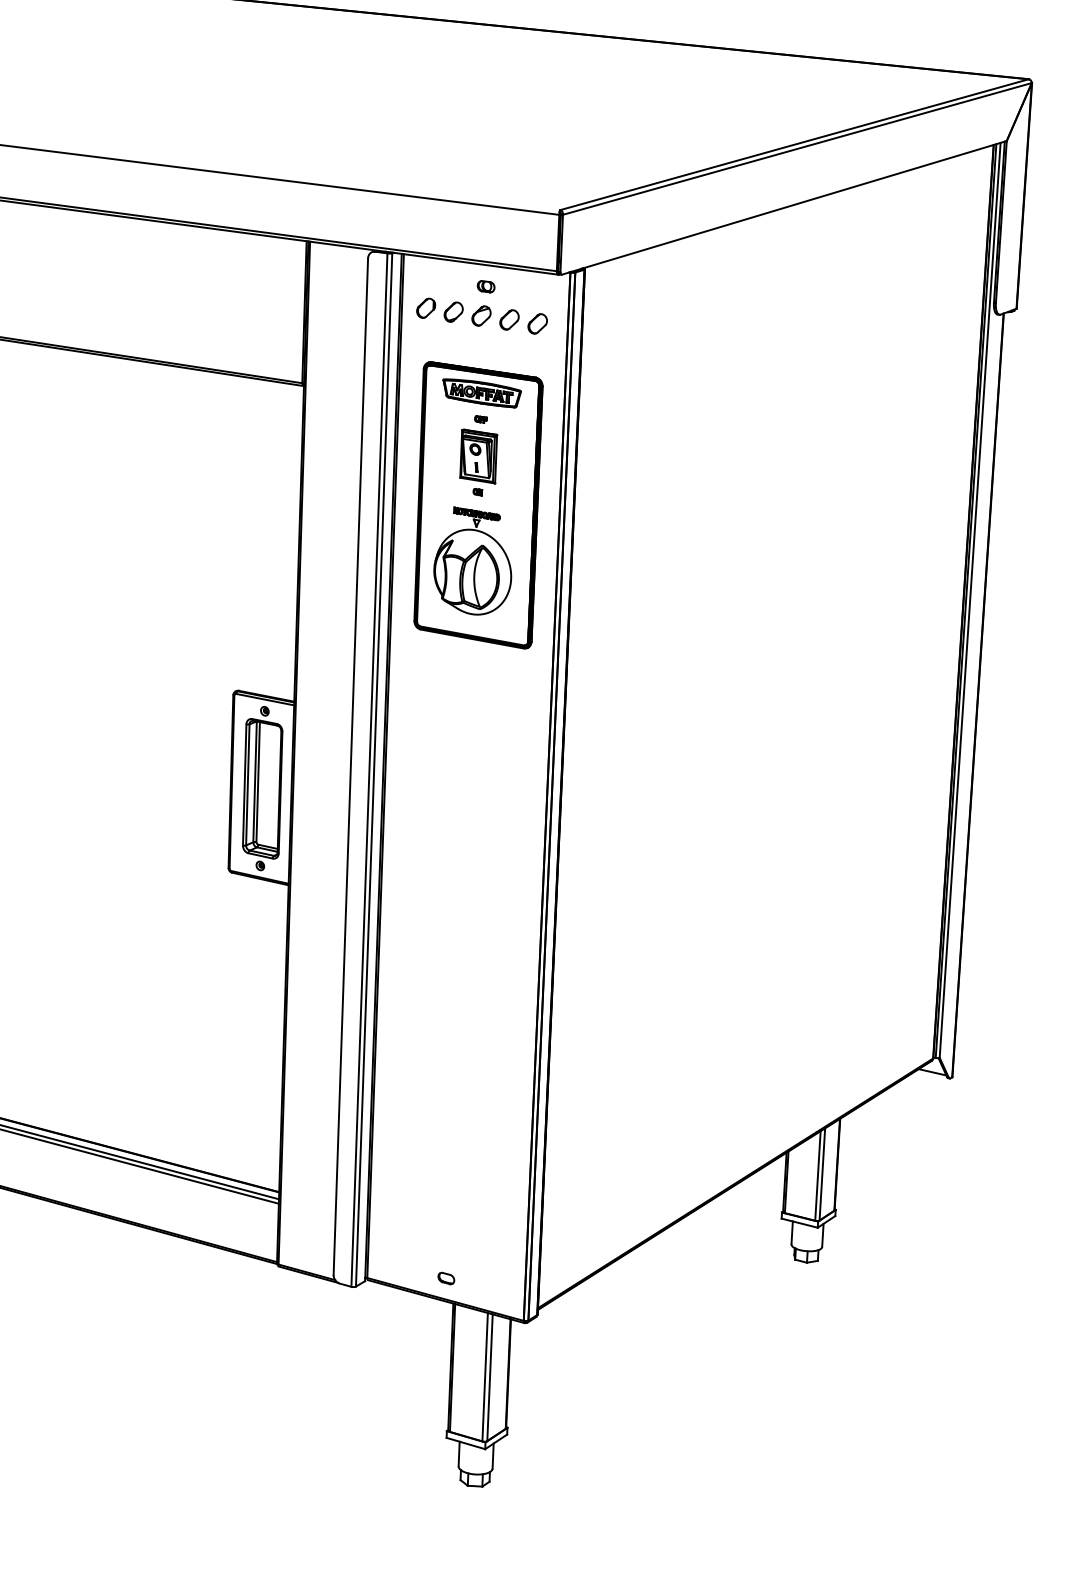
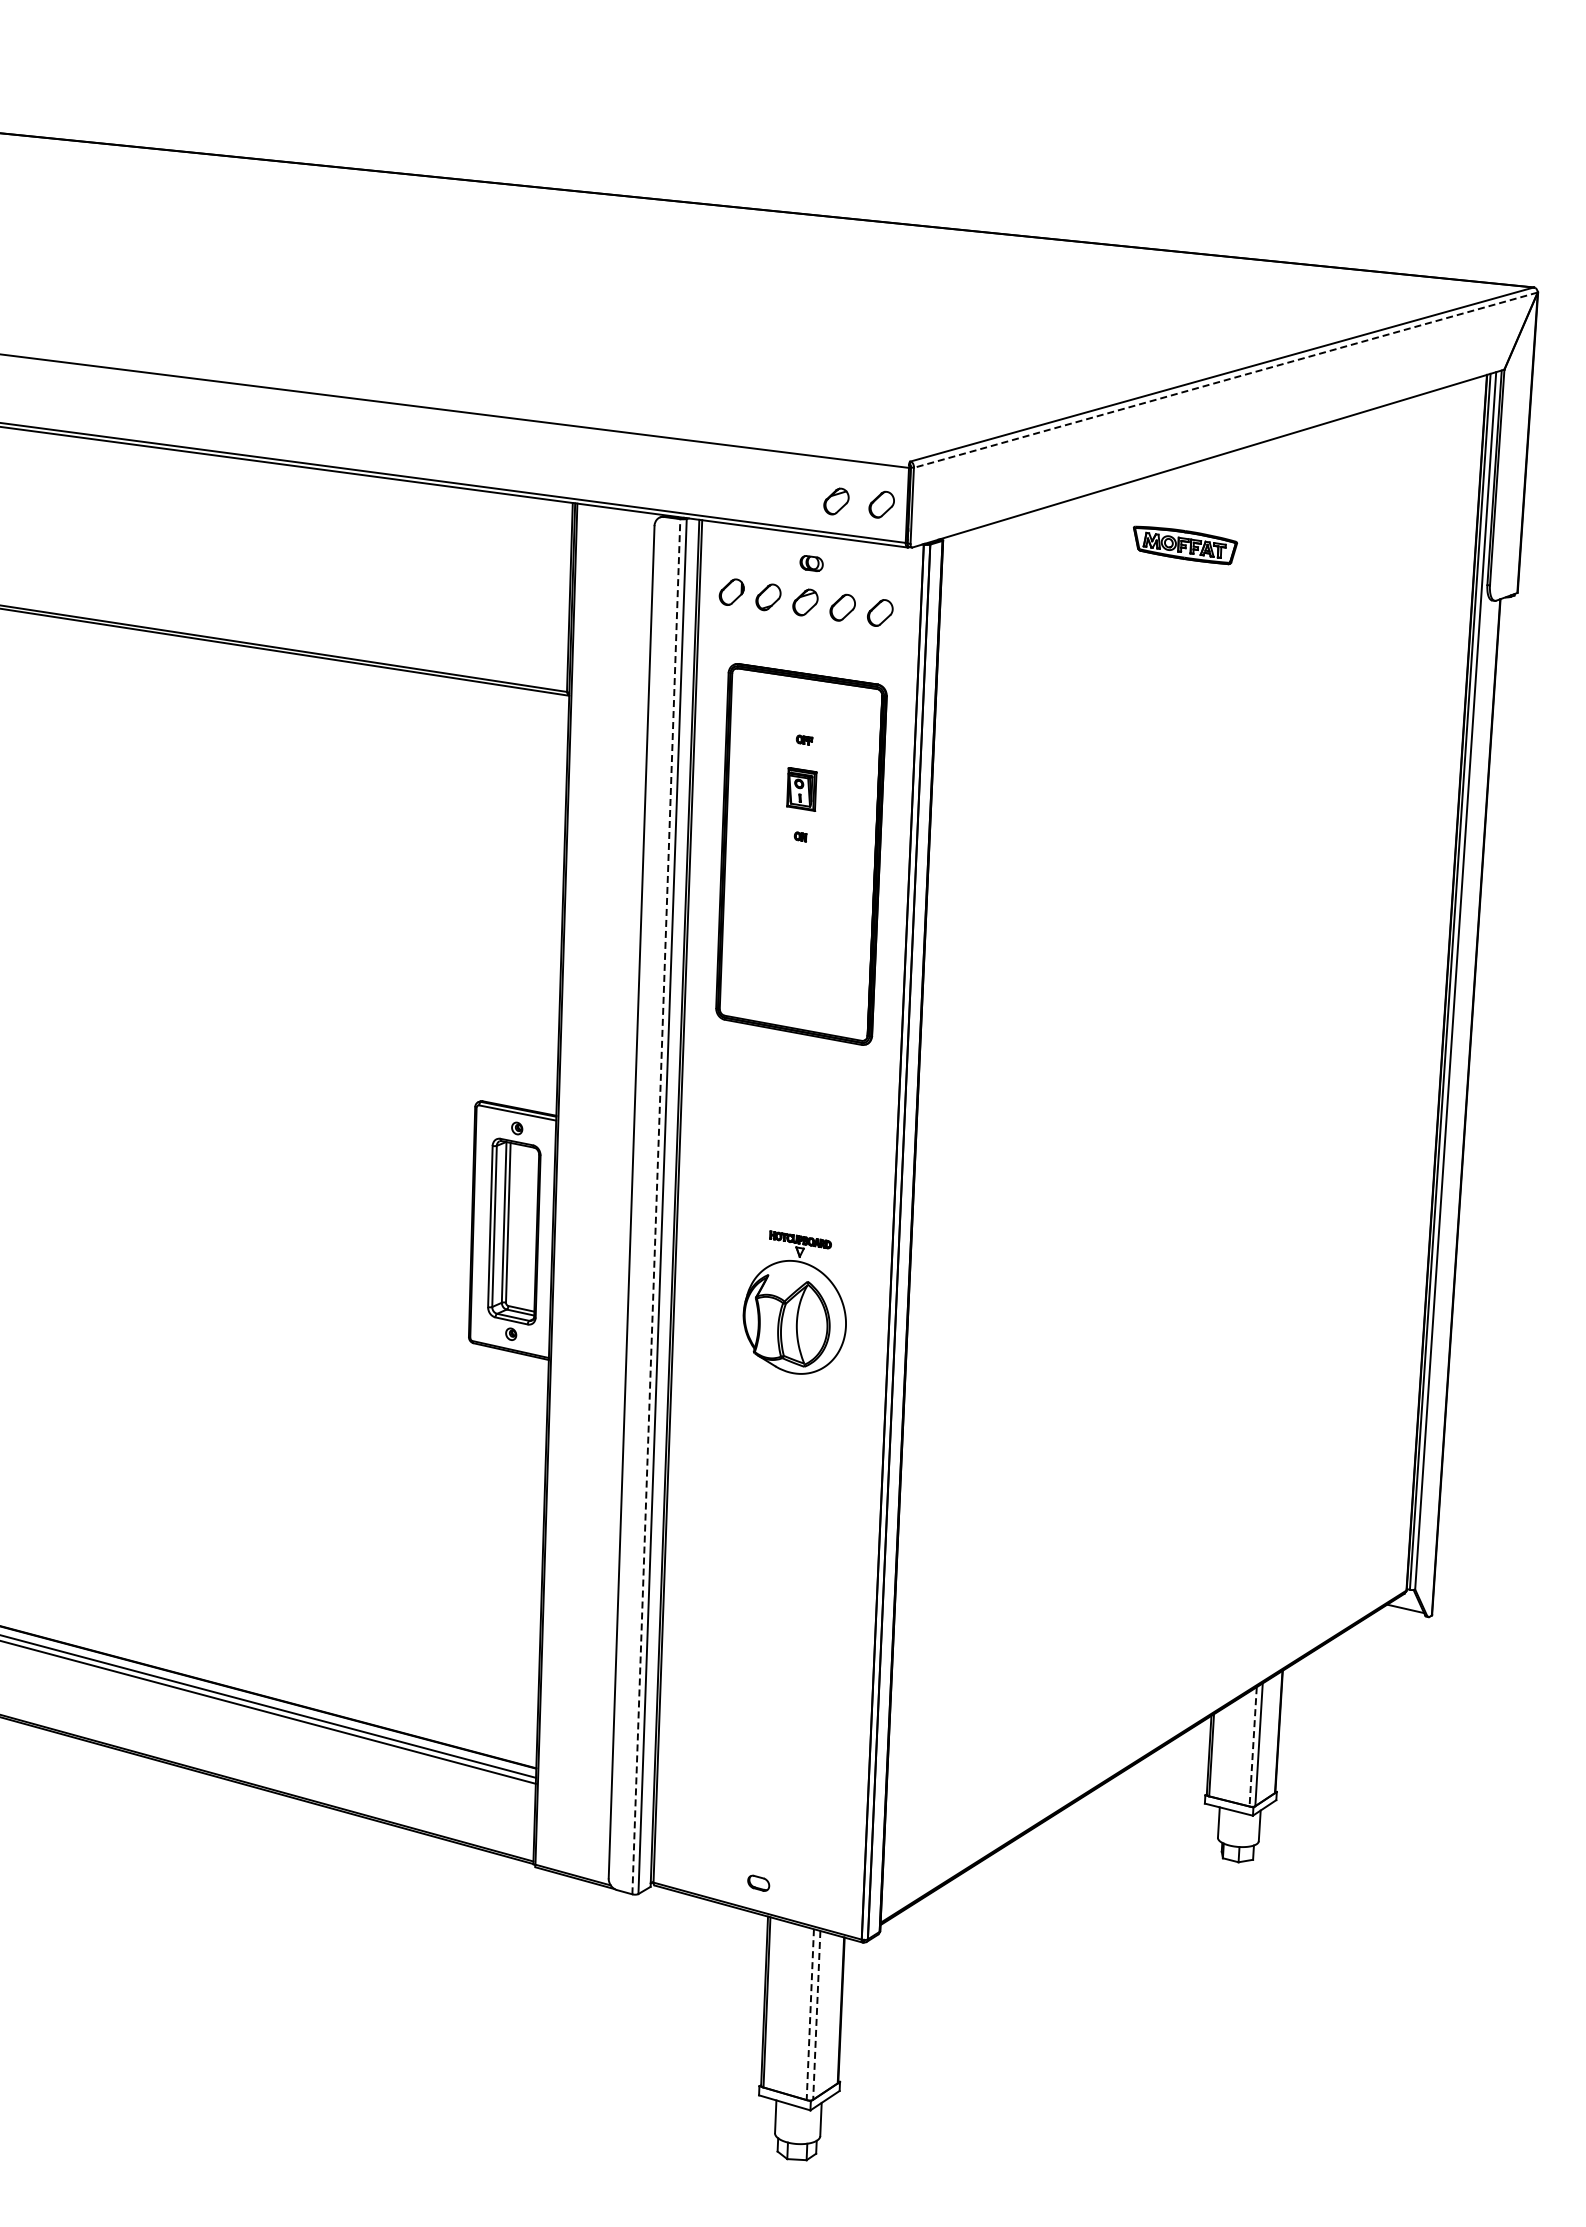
line: (797, 149) -> (1225, 380), solid -> dashed
part: (504, 240) -> (836, 501), added
part: (538, 242) -> (881, 504), added
part: (482, 393) -> (1185, 545), moved
part: (478, 456) -> (801, 789), size x0.6
part: (472, 560) -> (794, 1302), moved
line: (369, 769) -> (656, 1206), solid -> dashed
line: (818, 1175) -> (1253, 1746), solid -> dashed
line: (485, 1377) -> (810, 2014), solid -> dashed
line: (489, 1377) -> (816, 2015), solid -> dashed

